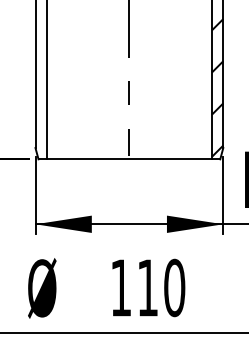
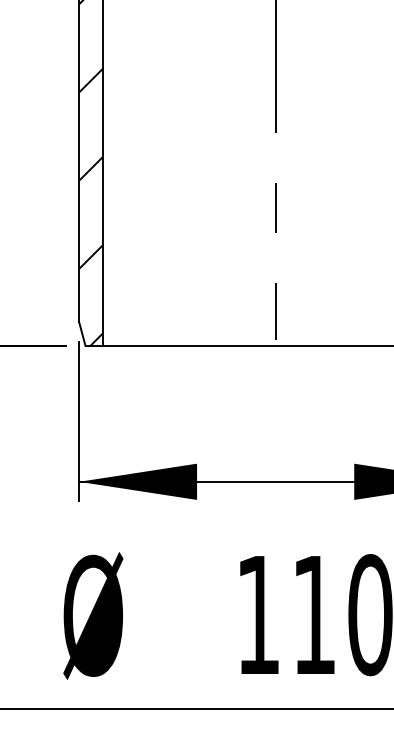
hatch: (40, 92) -> (89, 206), added

